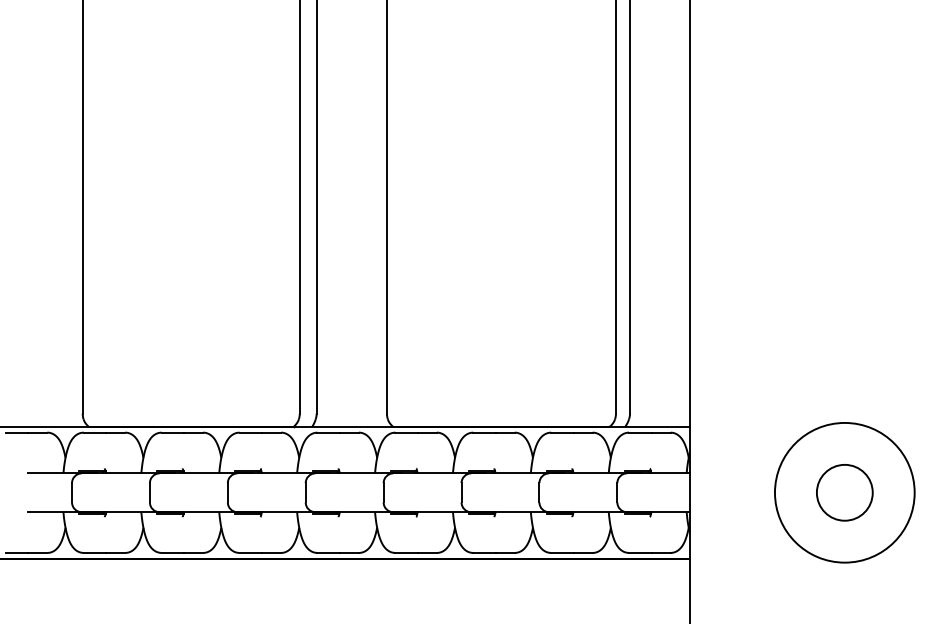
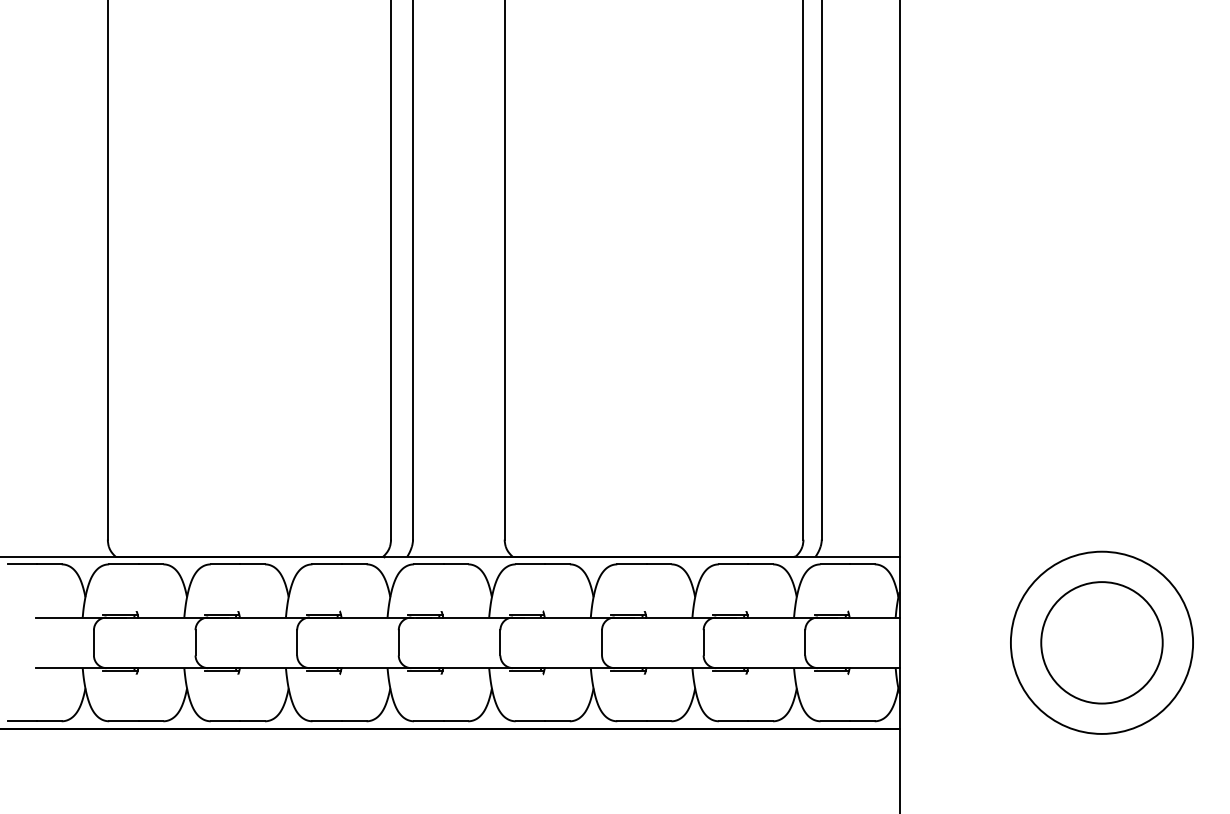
circle: (844, 492) -> (1101, 642), size x1.67

